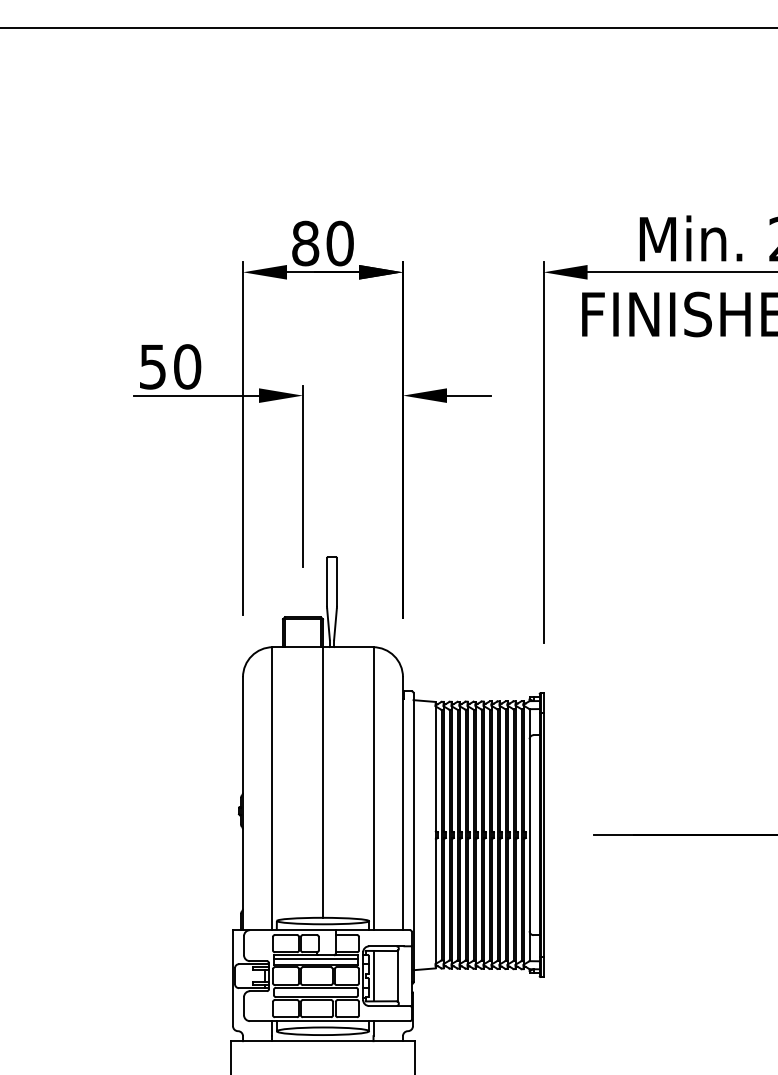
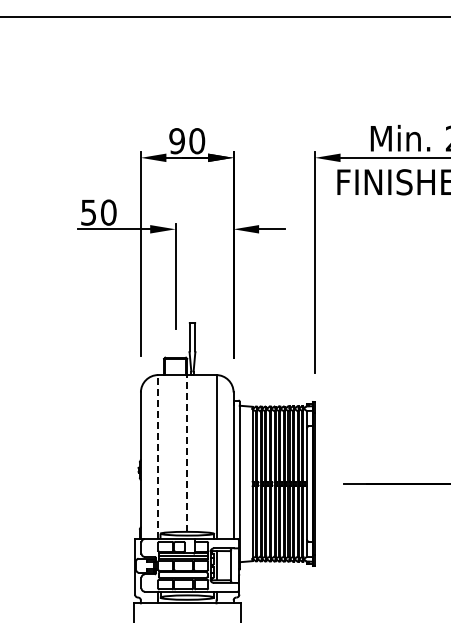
text: (306, 244) -> (177, 141), 80 -> 90
line: (323, 780) -> (187, 452), solid -> dashed
line: (271, 789) -> (157, 457), solid -> dashed

